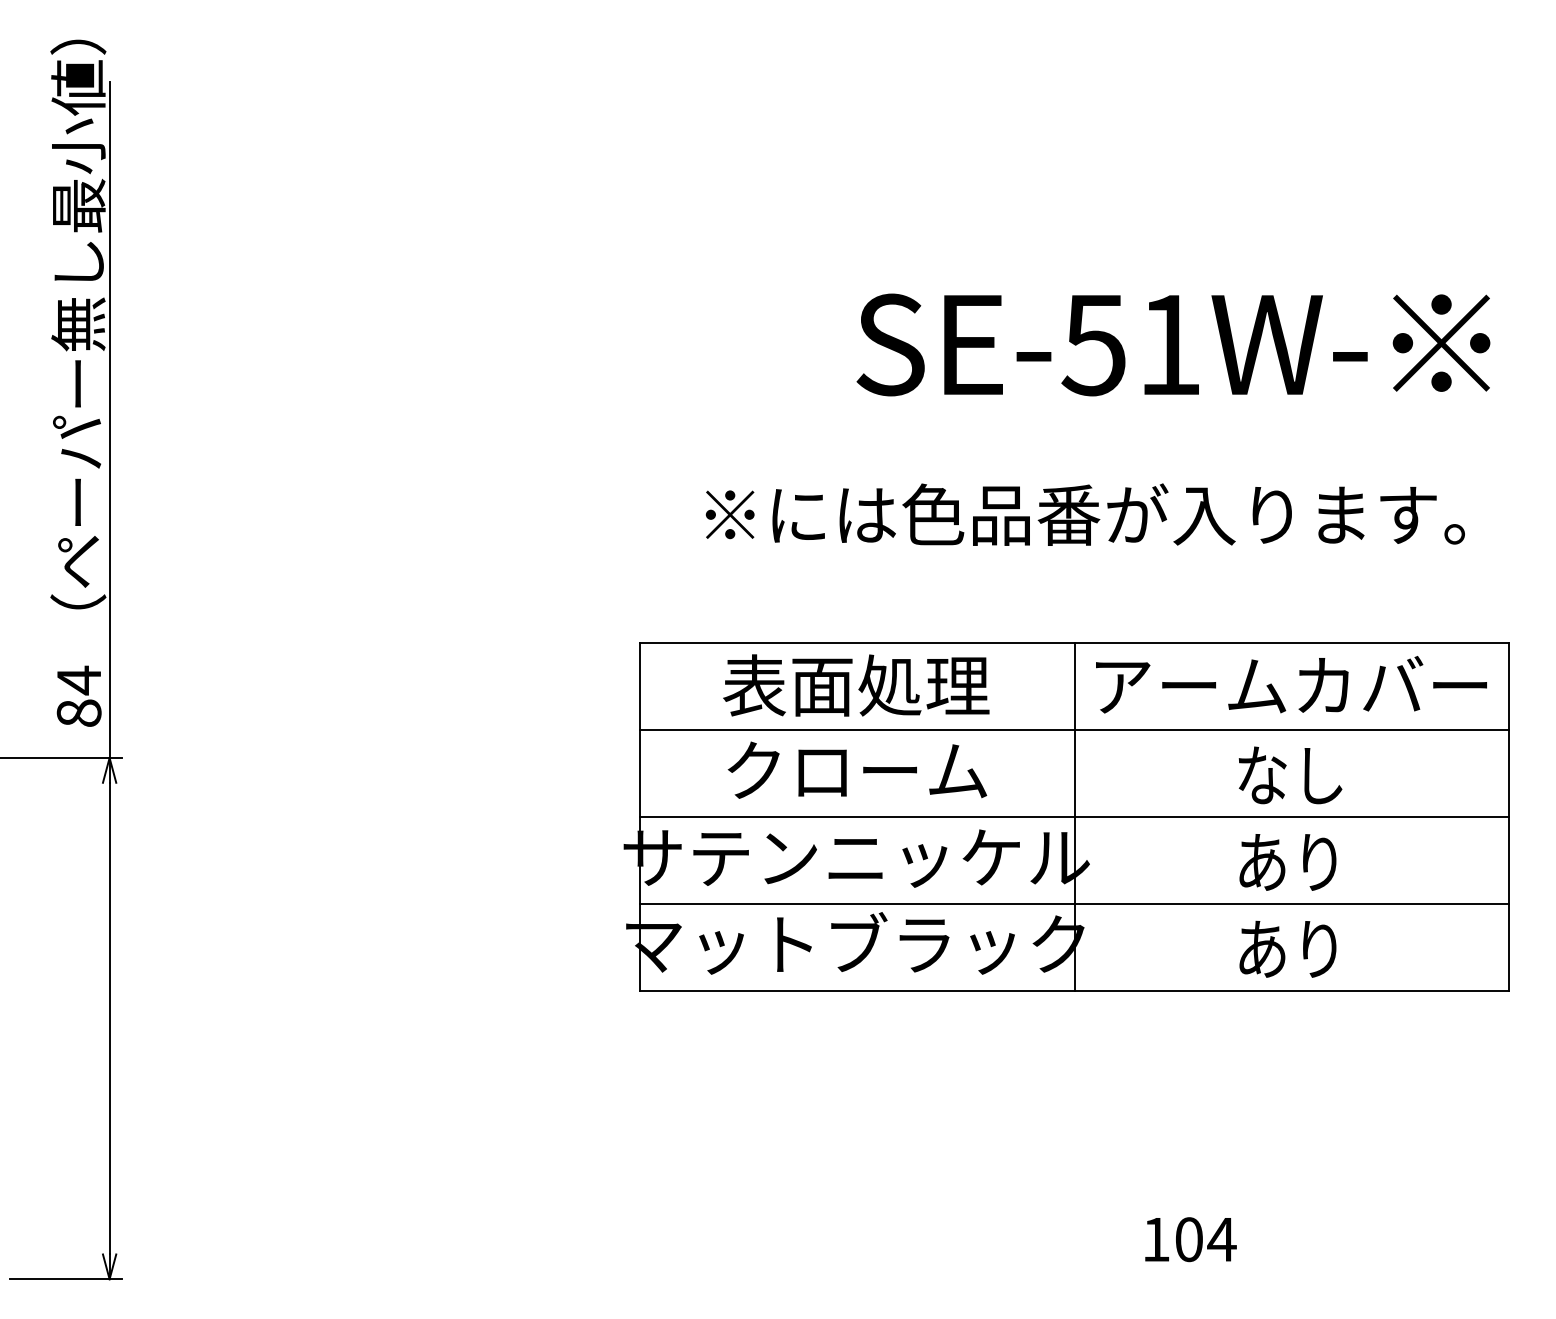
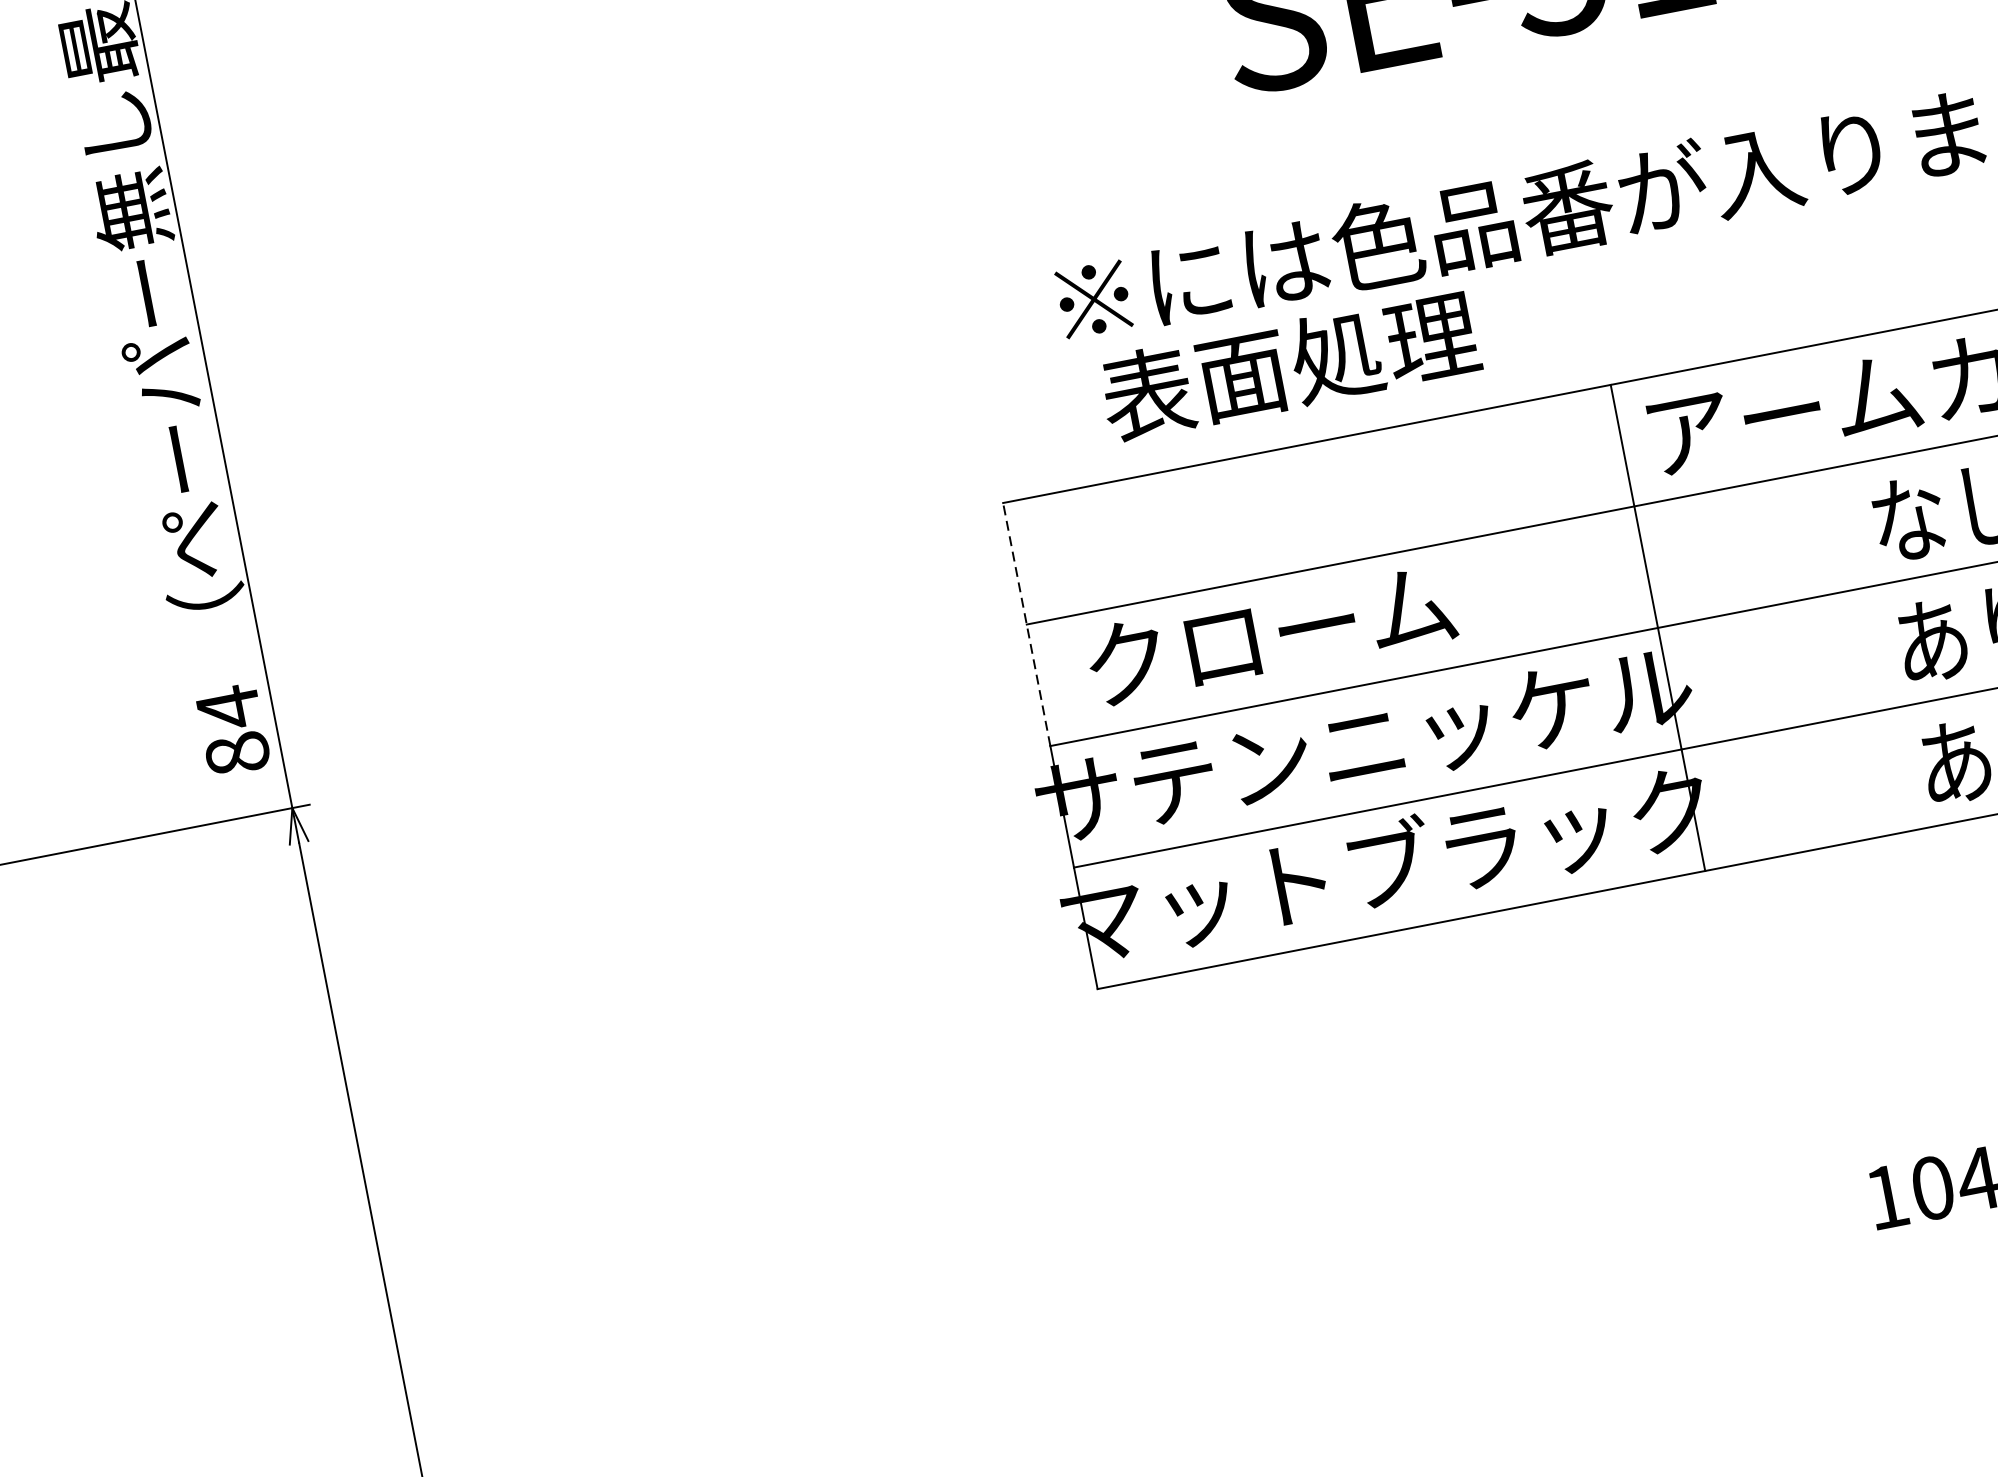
text: (856, 685) -> (1290, 365), moved
line: (640, 729) -> (1026, 623), solid -> dashed
text: (857, 769) -> (1271, 633), moved

